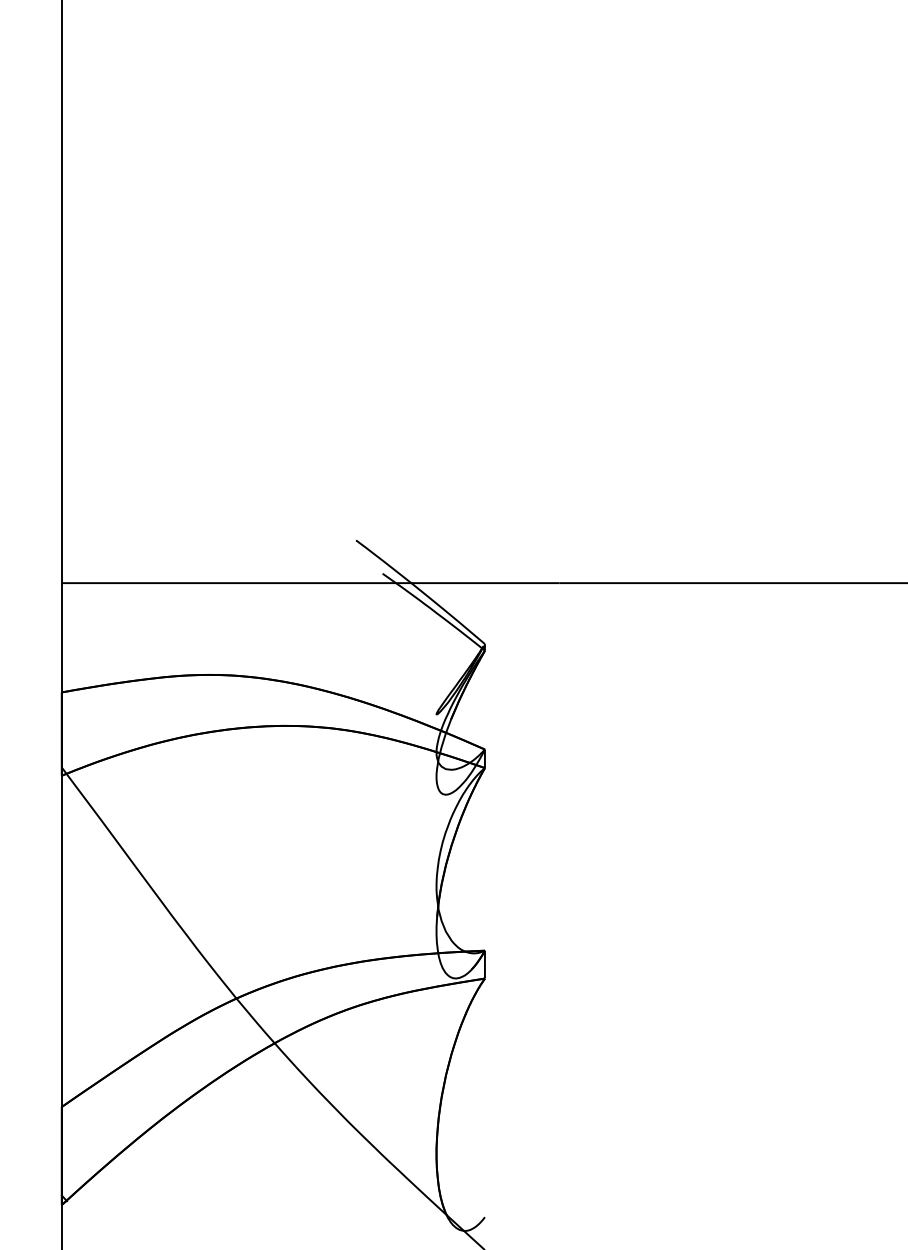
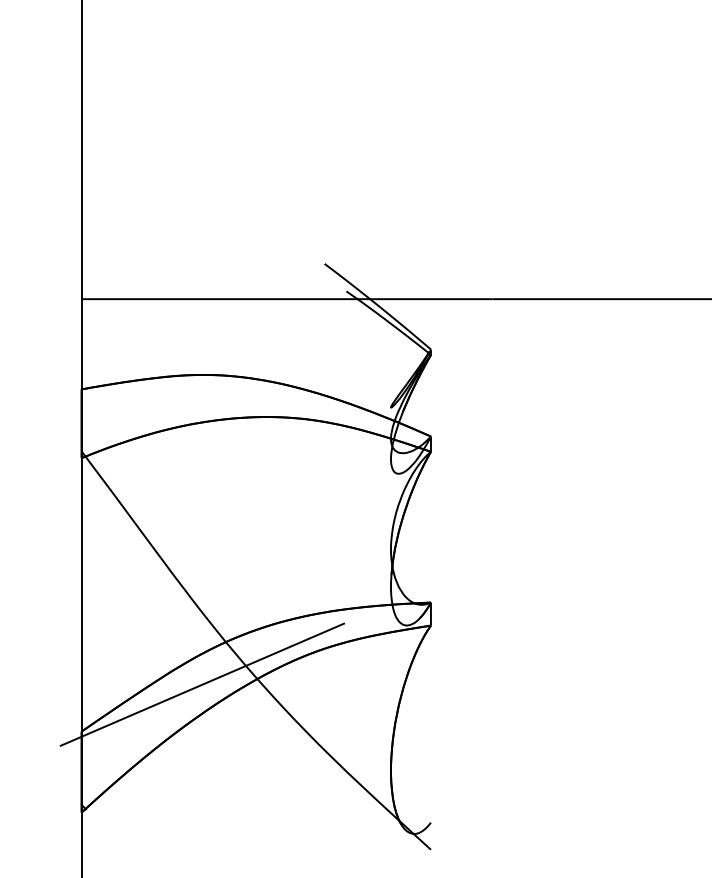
line: (207, 1050) -> (201, 684), added

